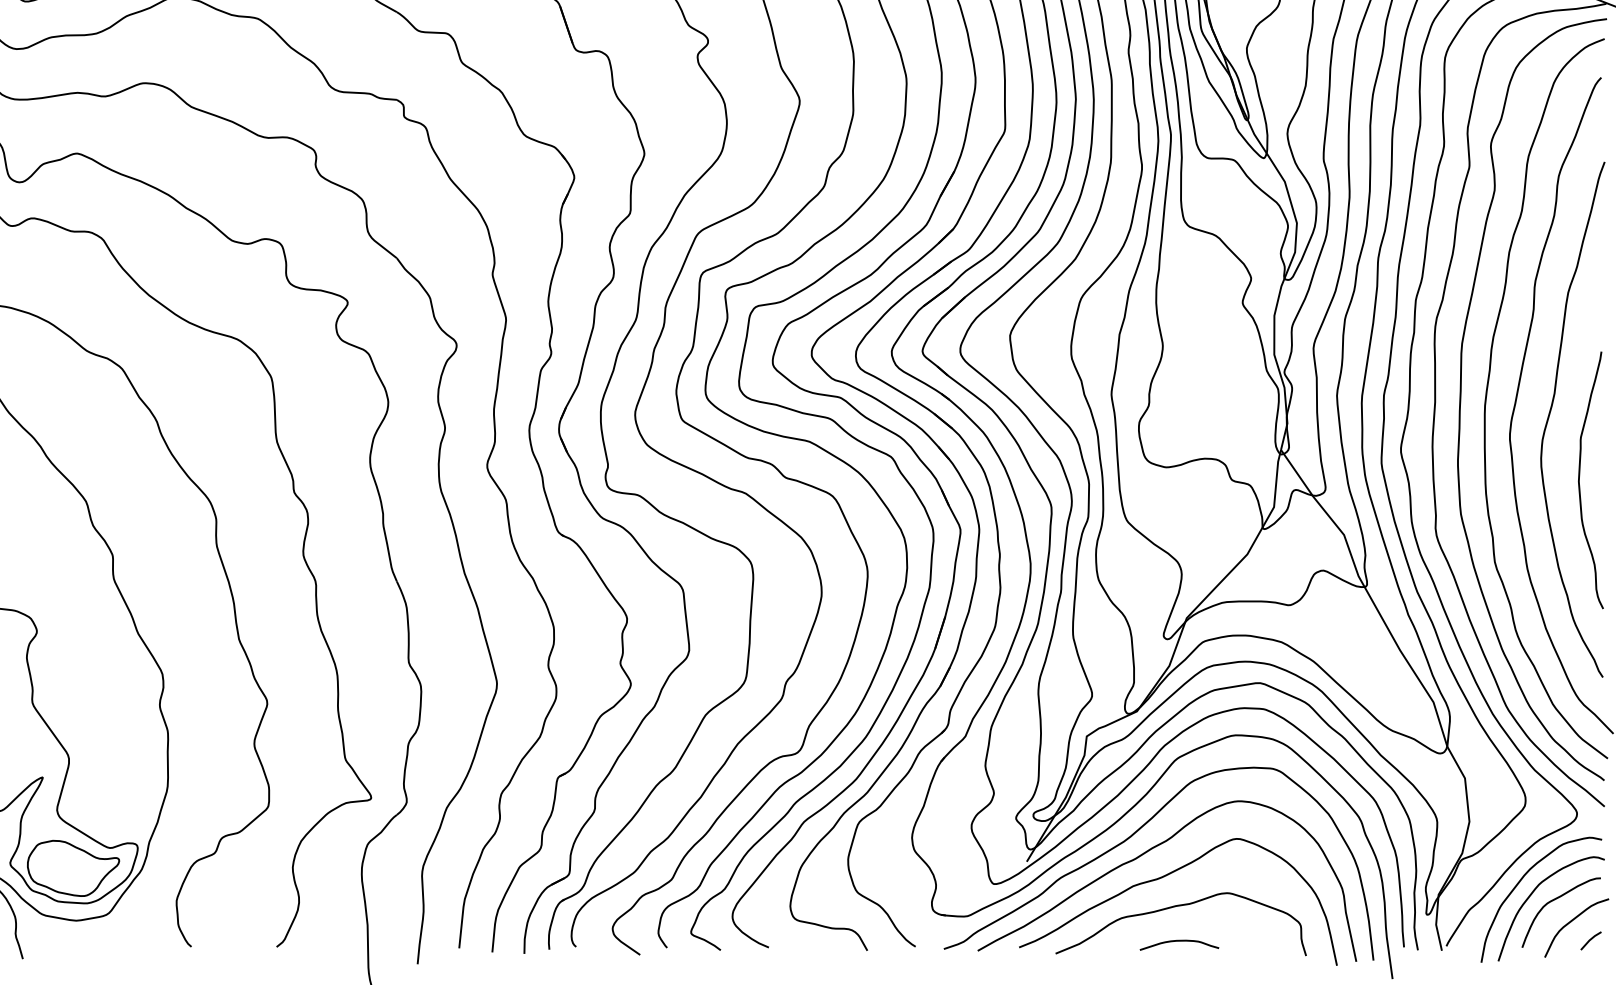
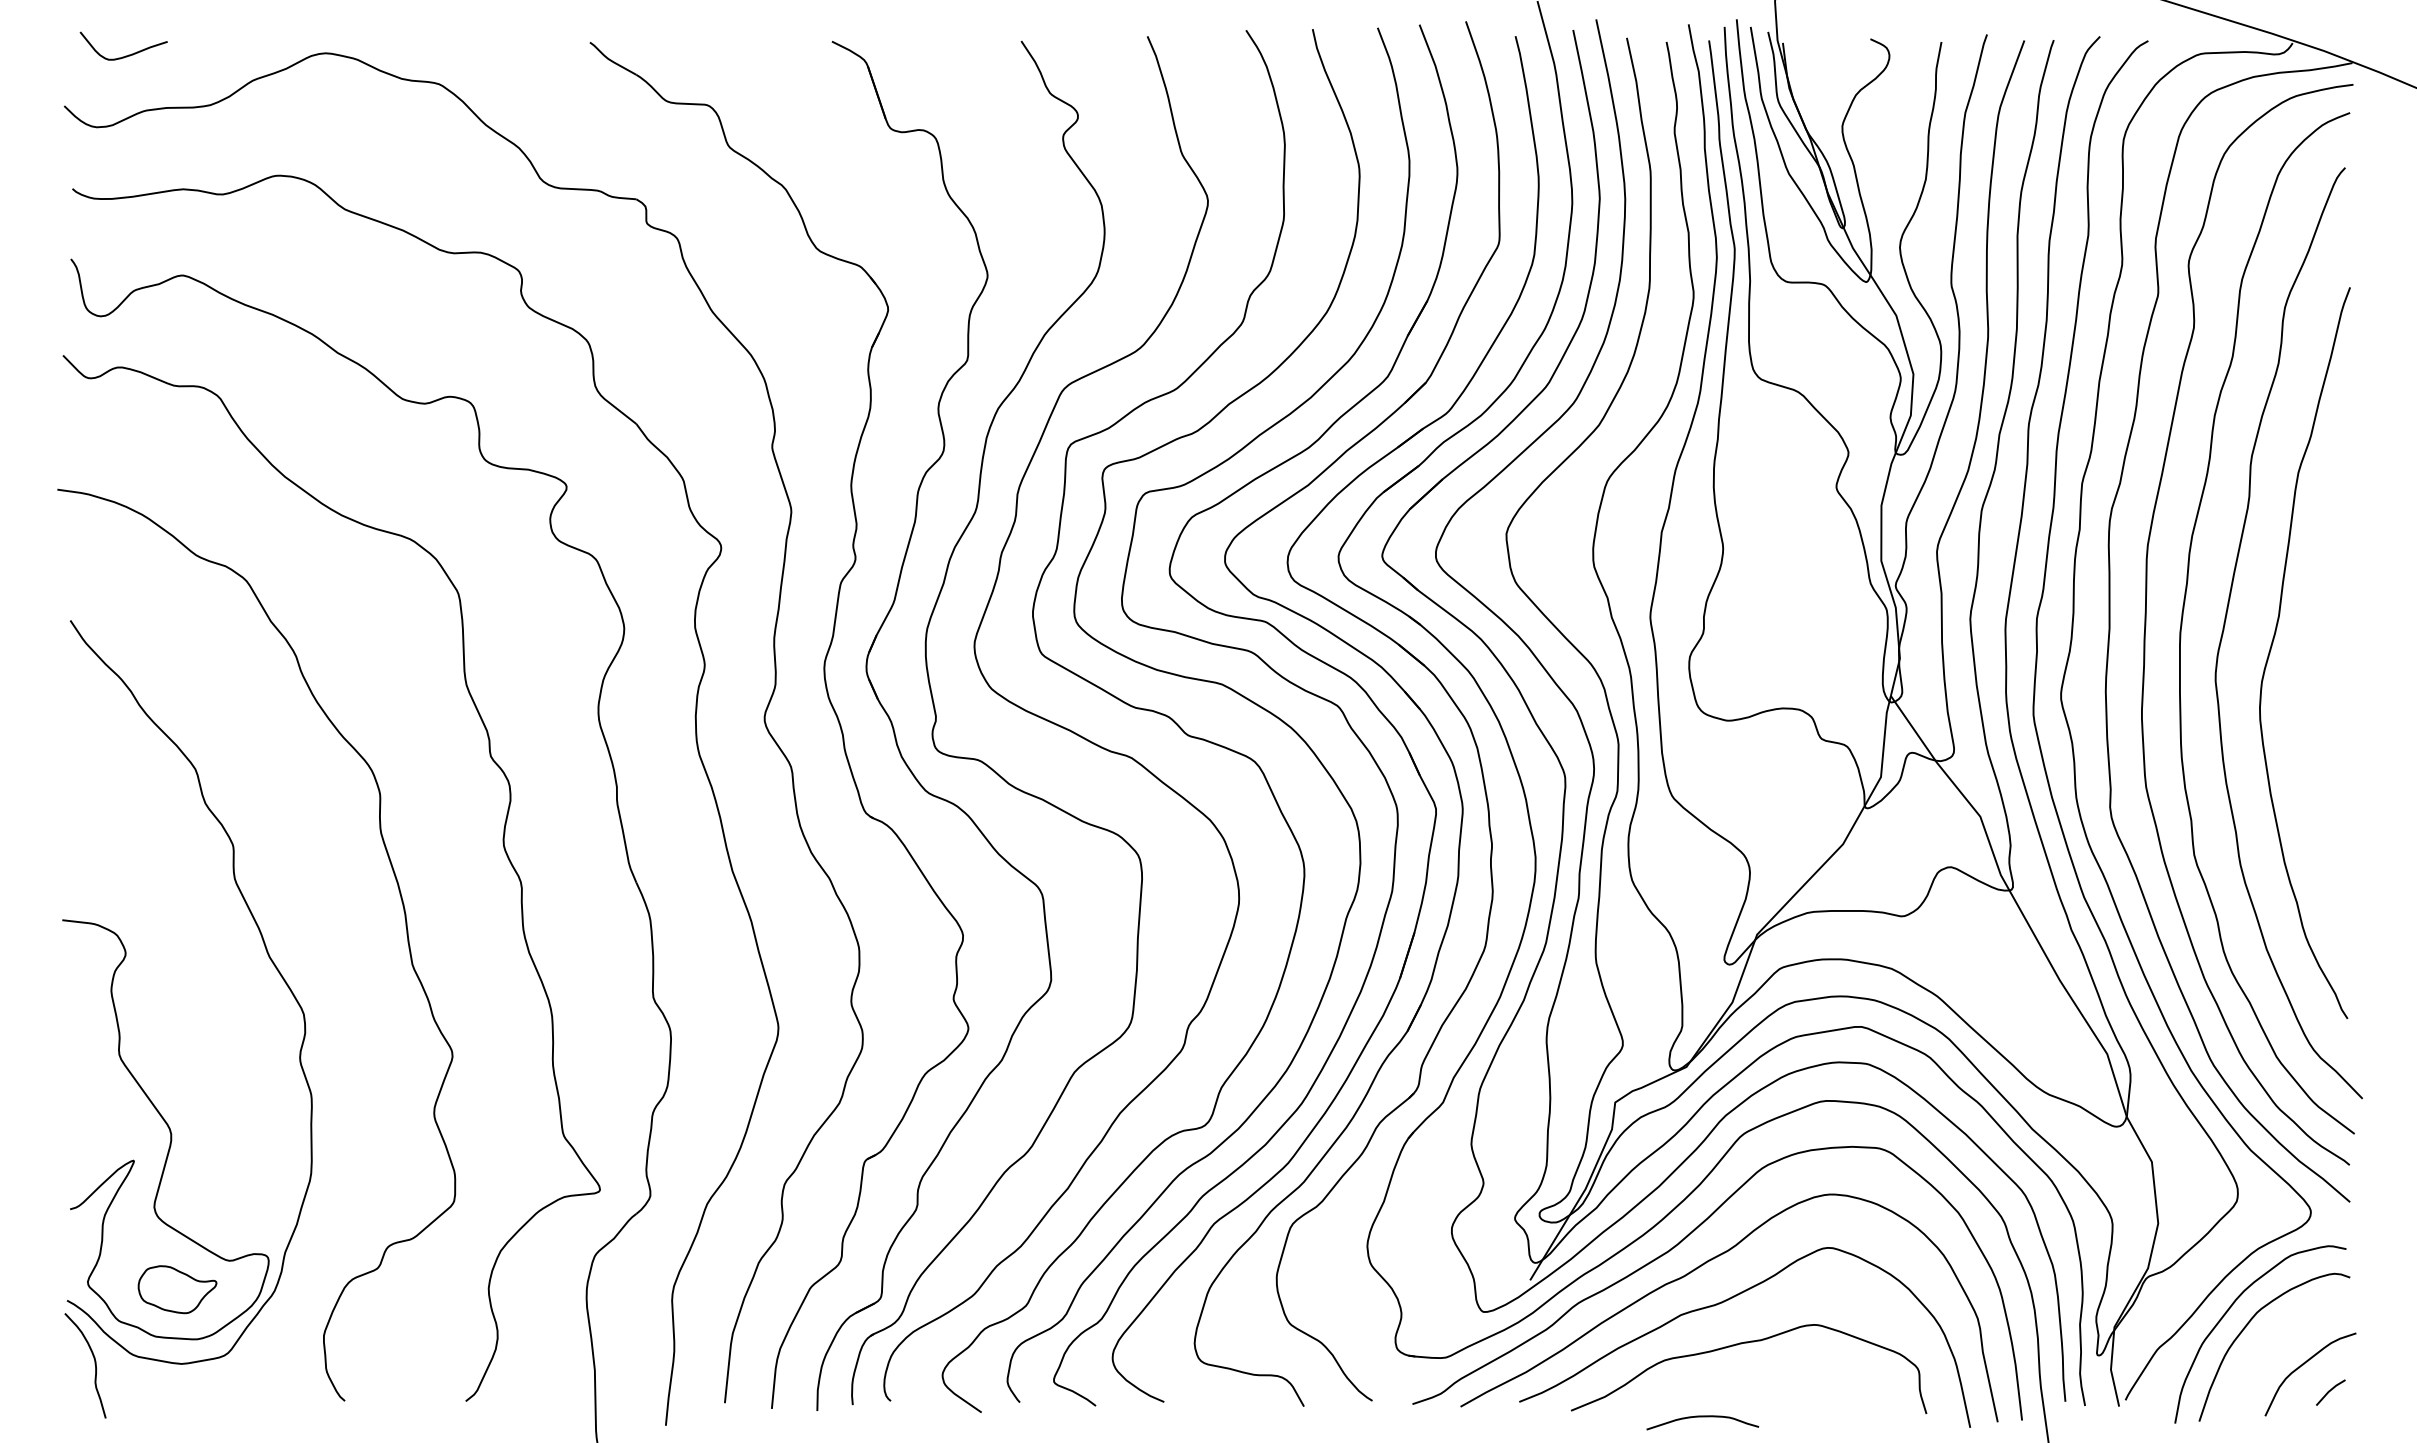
curve: (1579, 479) -> (2314, 738), removed
part: (73, 868) -> (177, 1289), size x0.6
curve: (1554, 900) -> (2278, 1335), removed
curve: (1179, 941) -> (1702, 1417), moved

